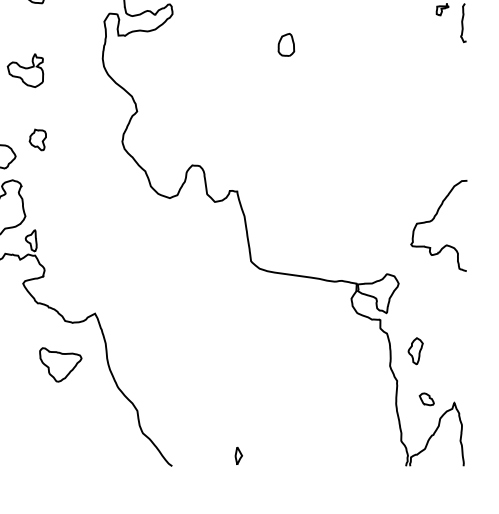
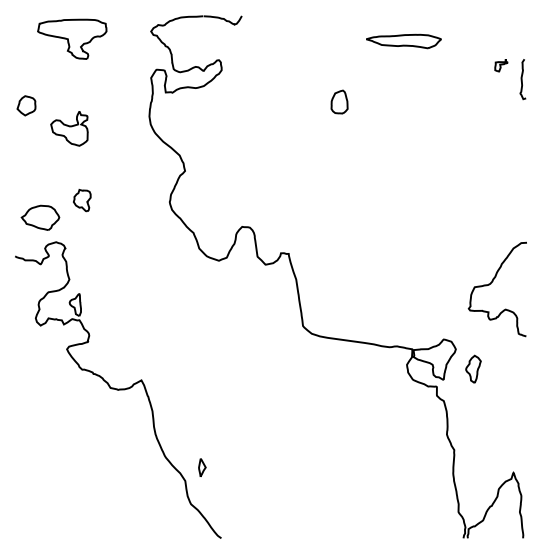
part: (415, 350) -> (473, 368), moved
part: (60, 364) -> (105, 433), removed
part: (426, 399) -> (484, 469), removed
part: (238, 455) -> (202, 467), moved

